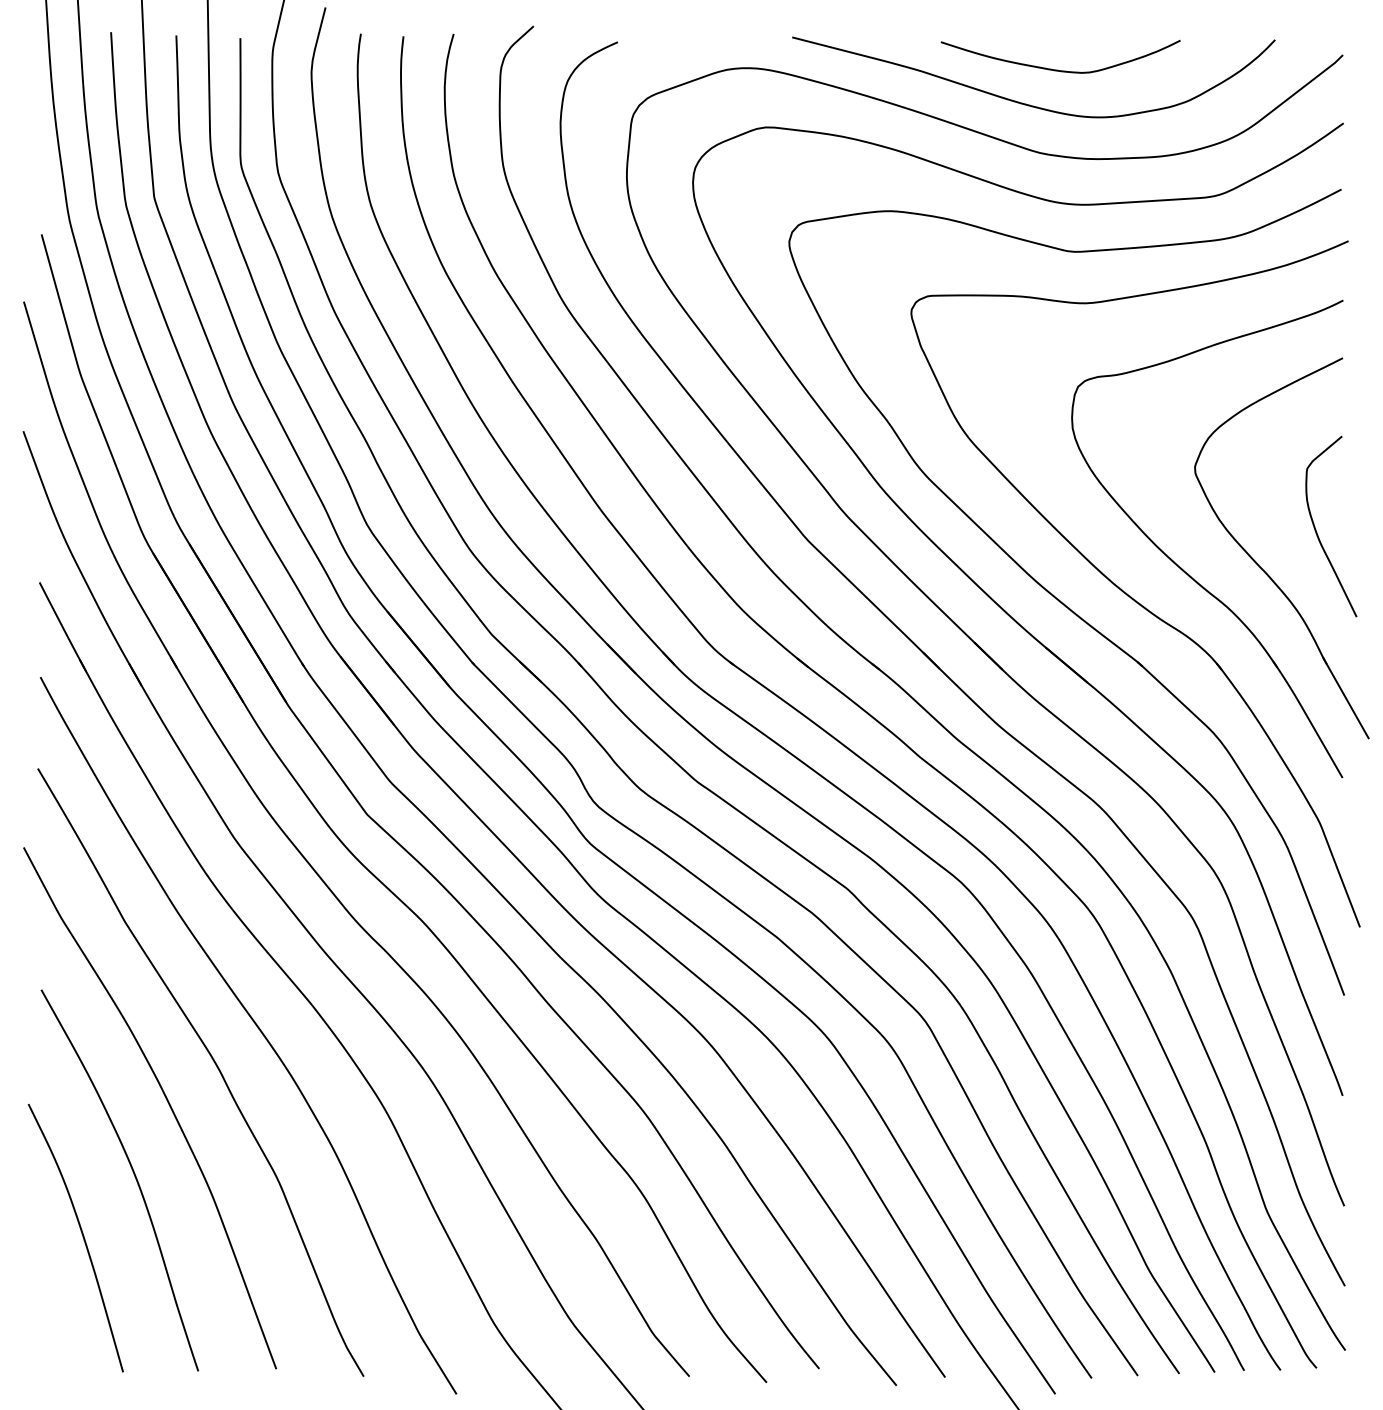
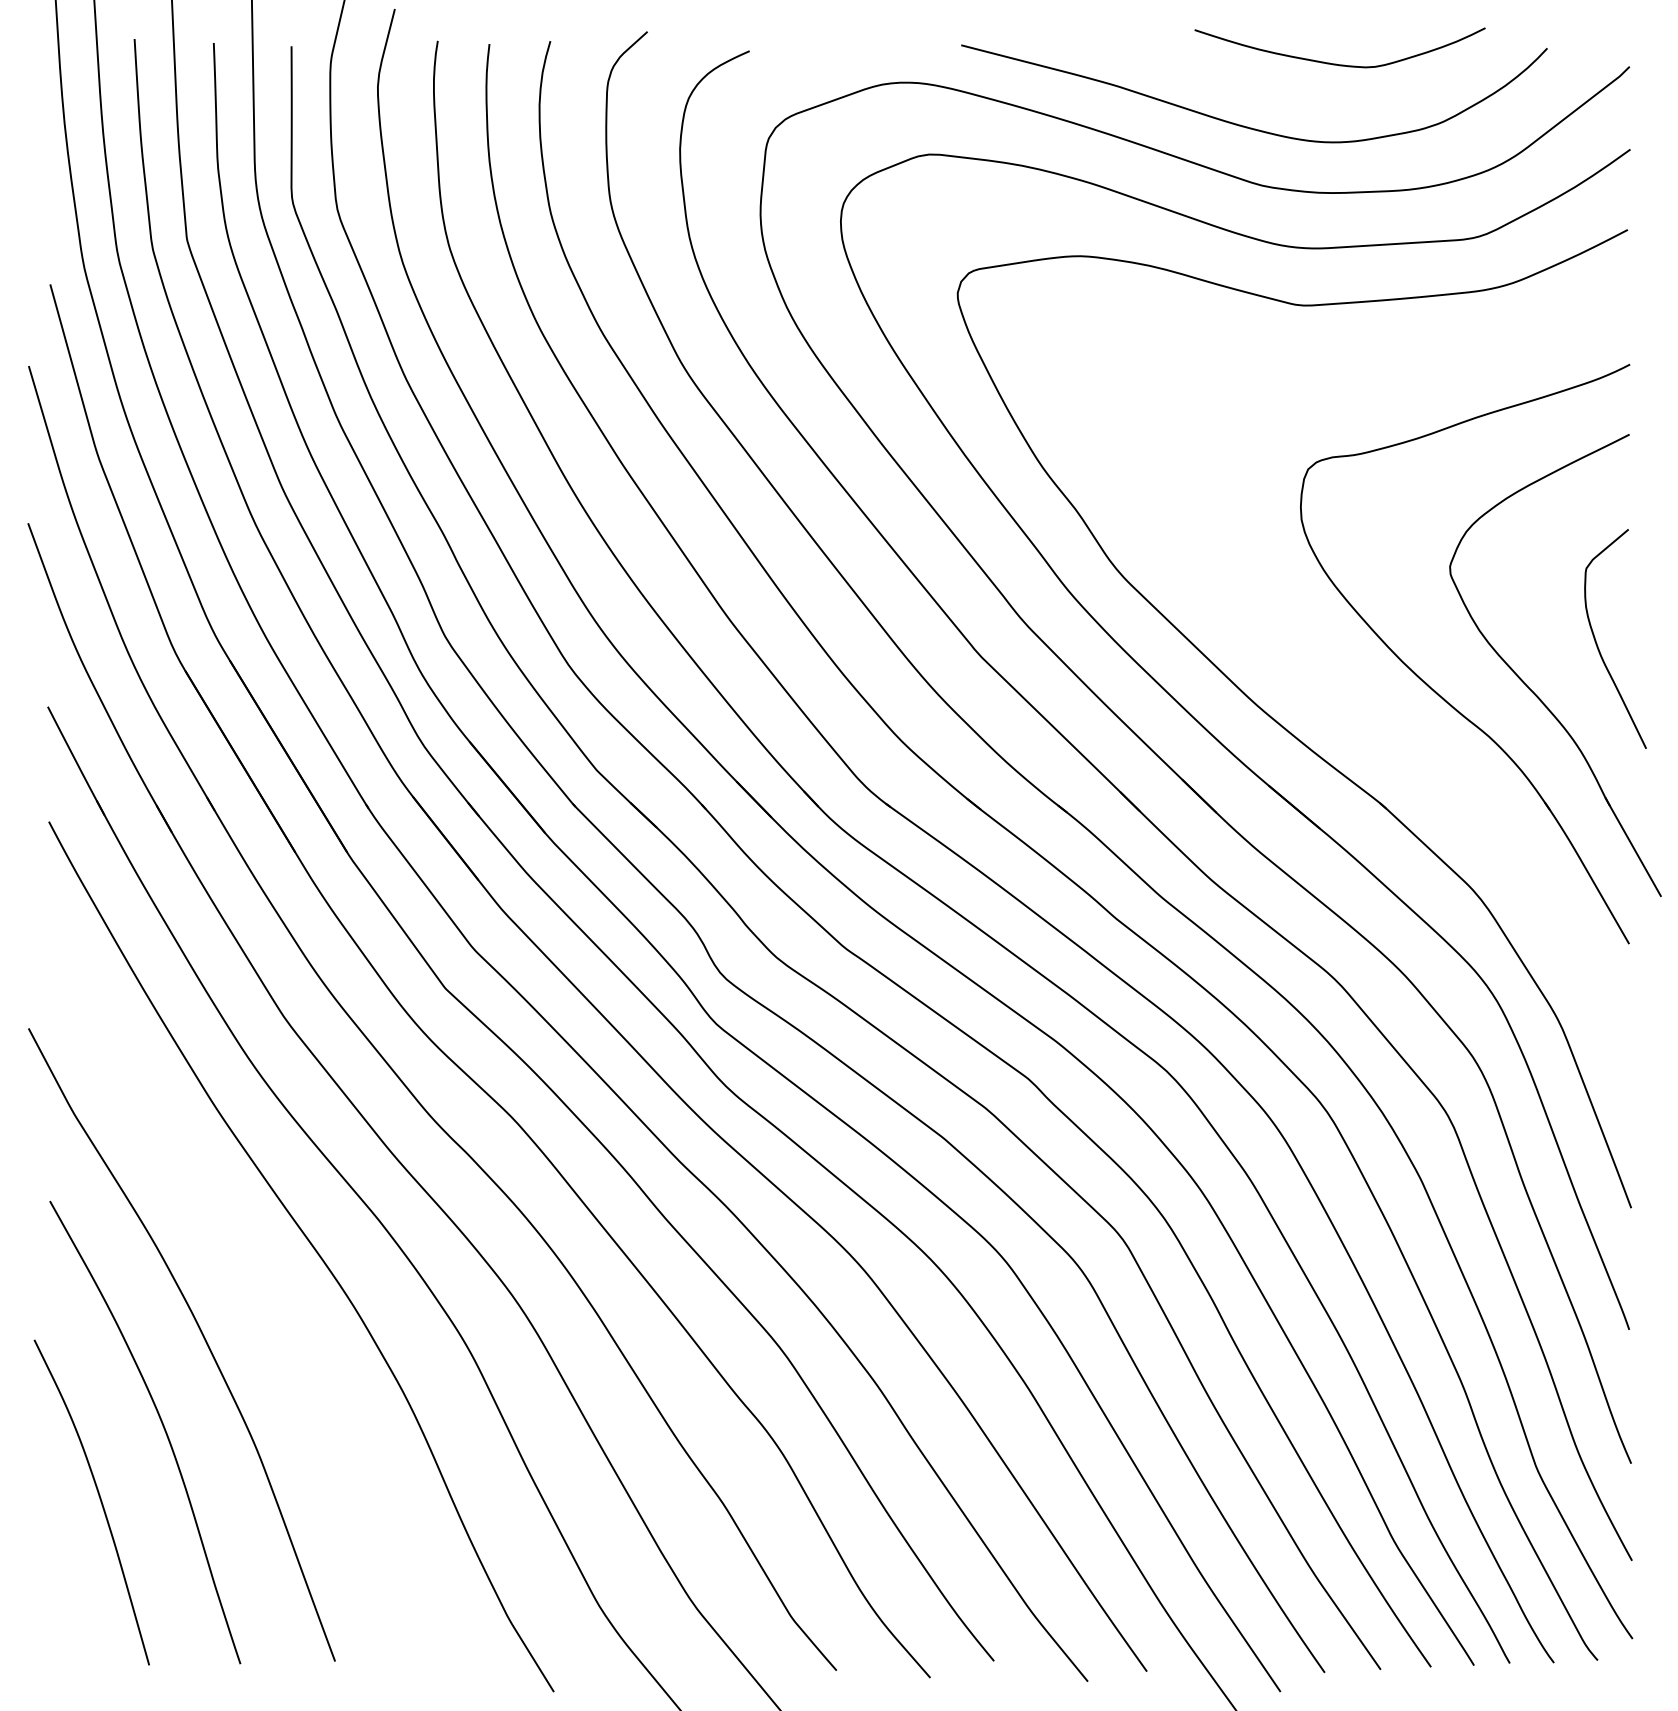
curve: (1057, 69) -> (1336, 63), moved
part: (1128, 594) -> (1369, 721), removed
curve: (213, 1062) -> (259, 1289), removed

